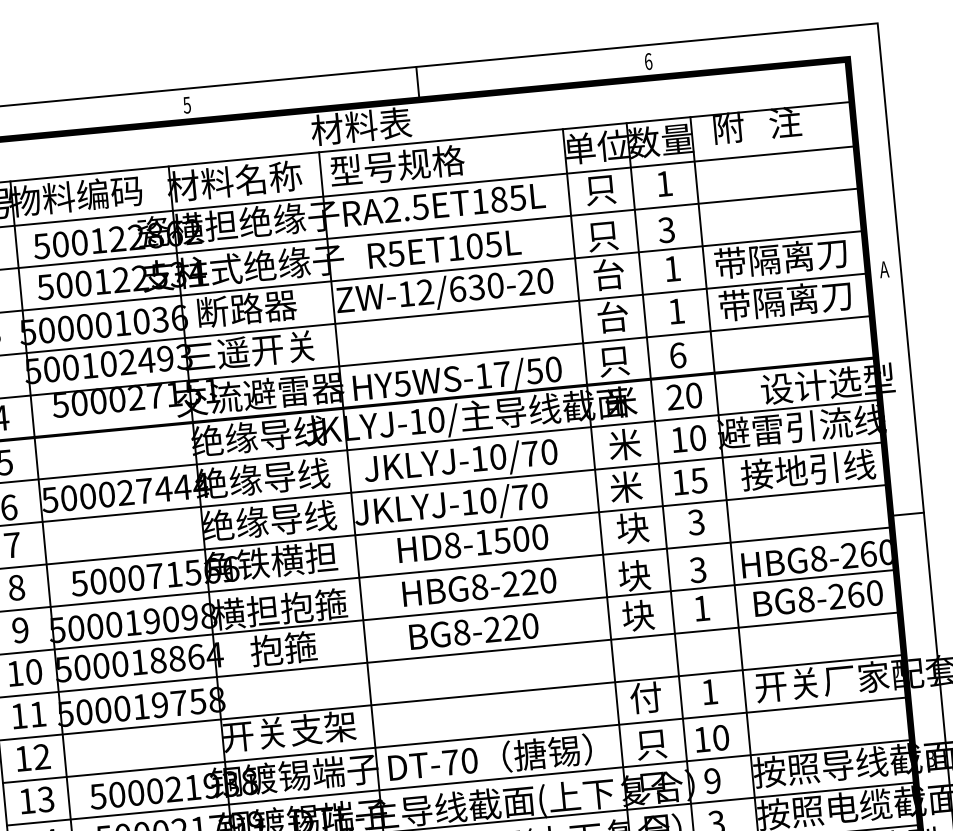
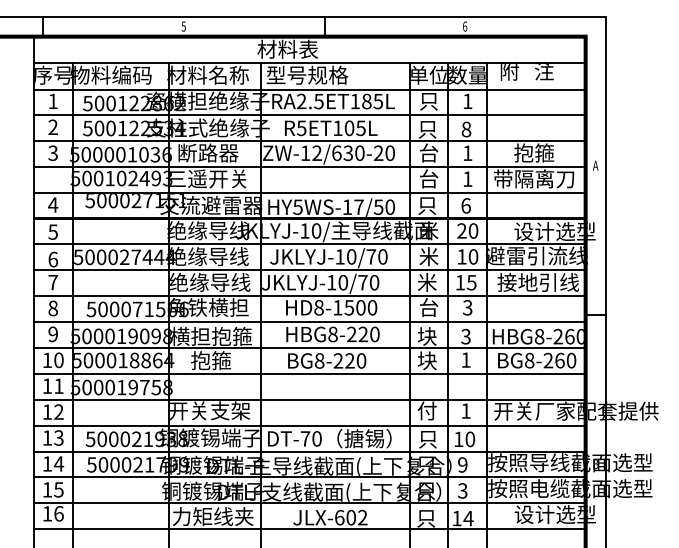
text: (666, 230) -> (466, 129), 3 -> 8
text: (780, 257) -> (533, 152), 带隔离刀 -> 抱箍
text: (632, 528) -> (428, 307), 块 -> 台

